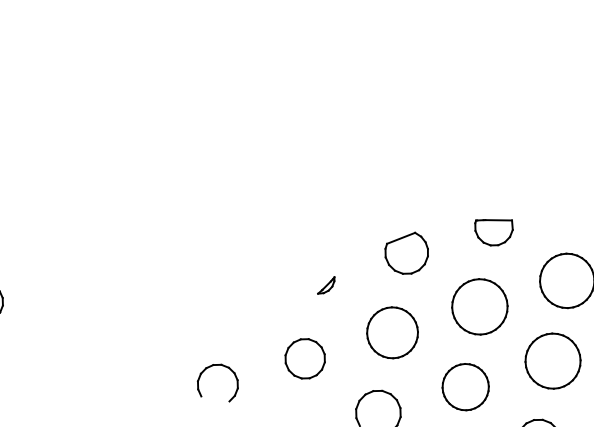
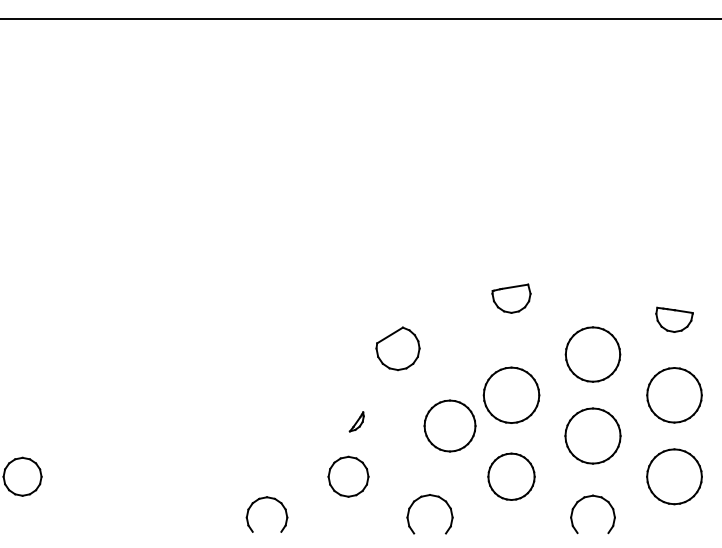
part: (493, 231) -> (511, 298), moved
part: (406, 252) -> (397, 348), moved
part: (326, 285) -> (356, 421), moved
part: (392, 332) -> (449, 425), moved

